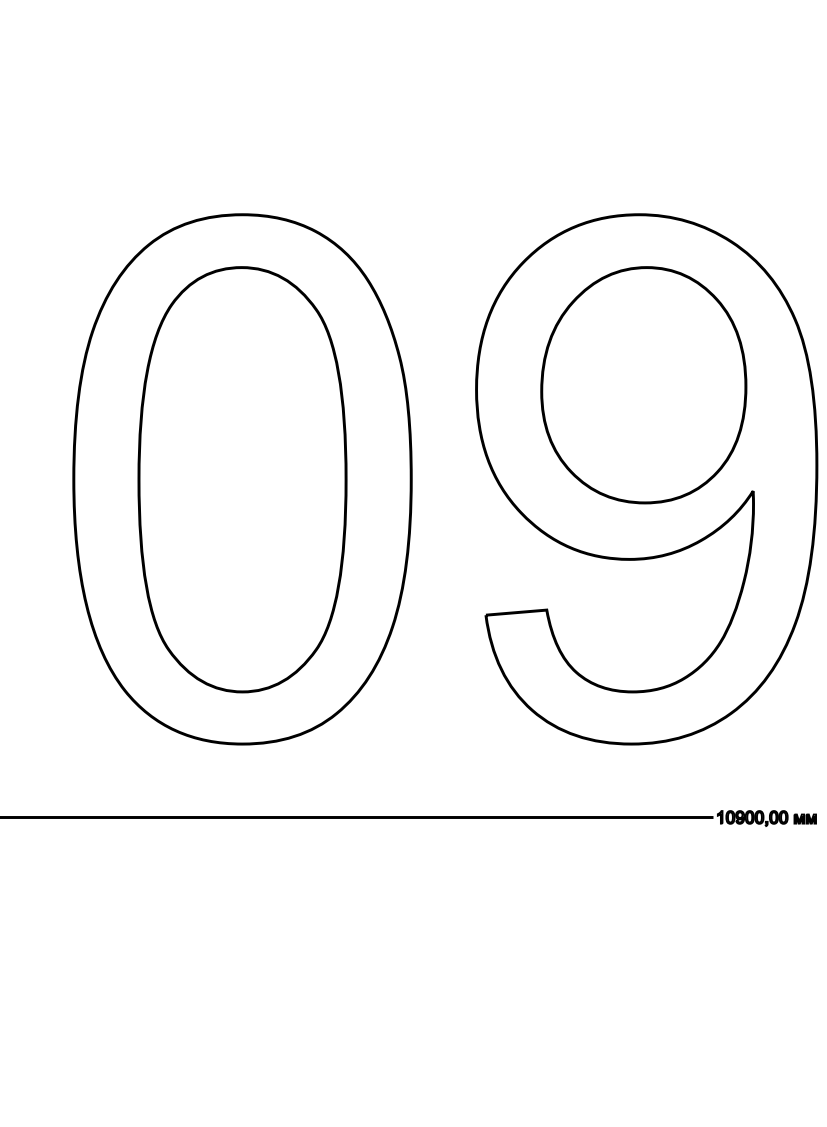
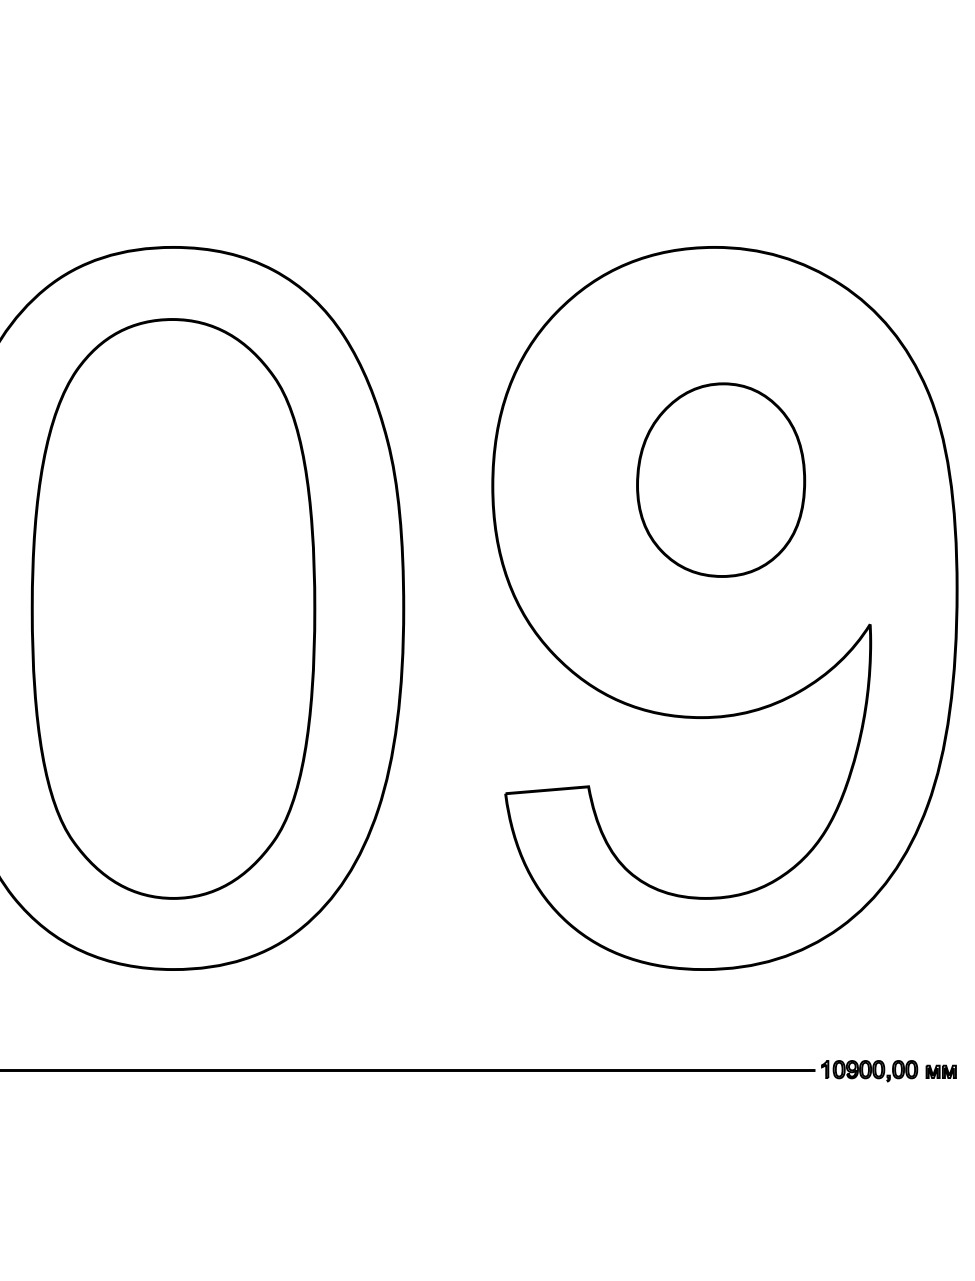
part: (643, 385) -> (720, 480), size x0.6

